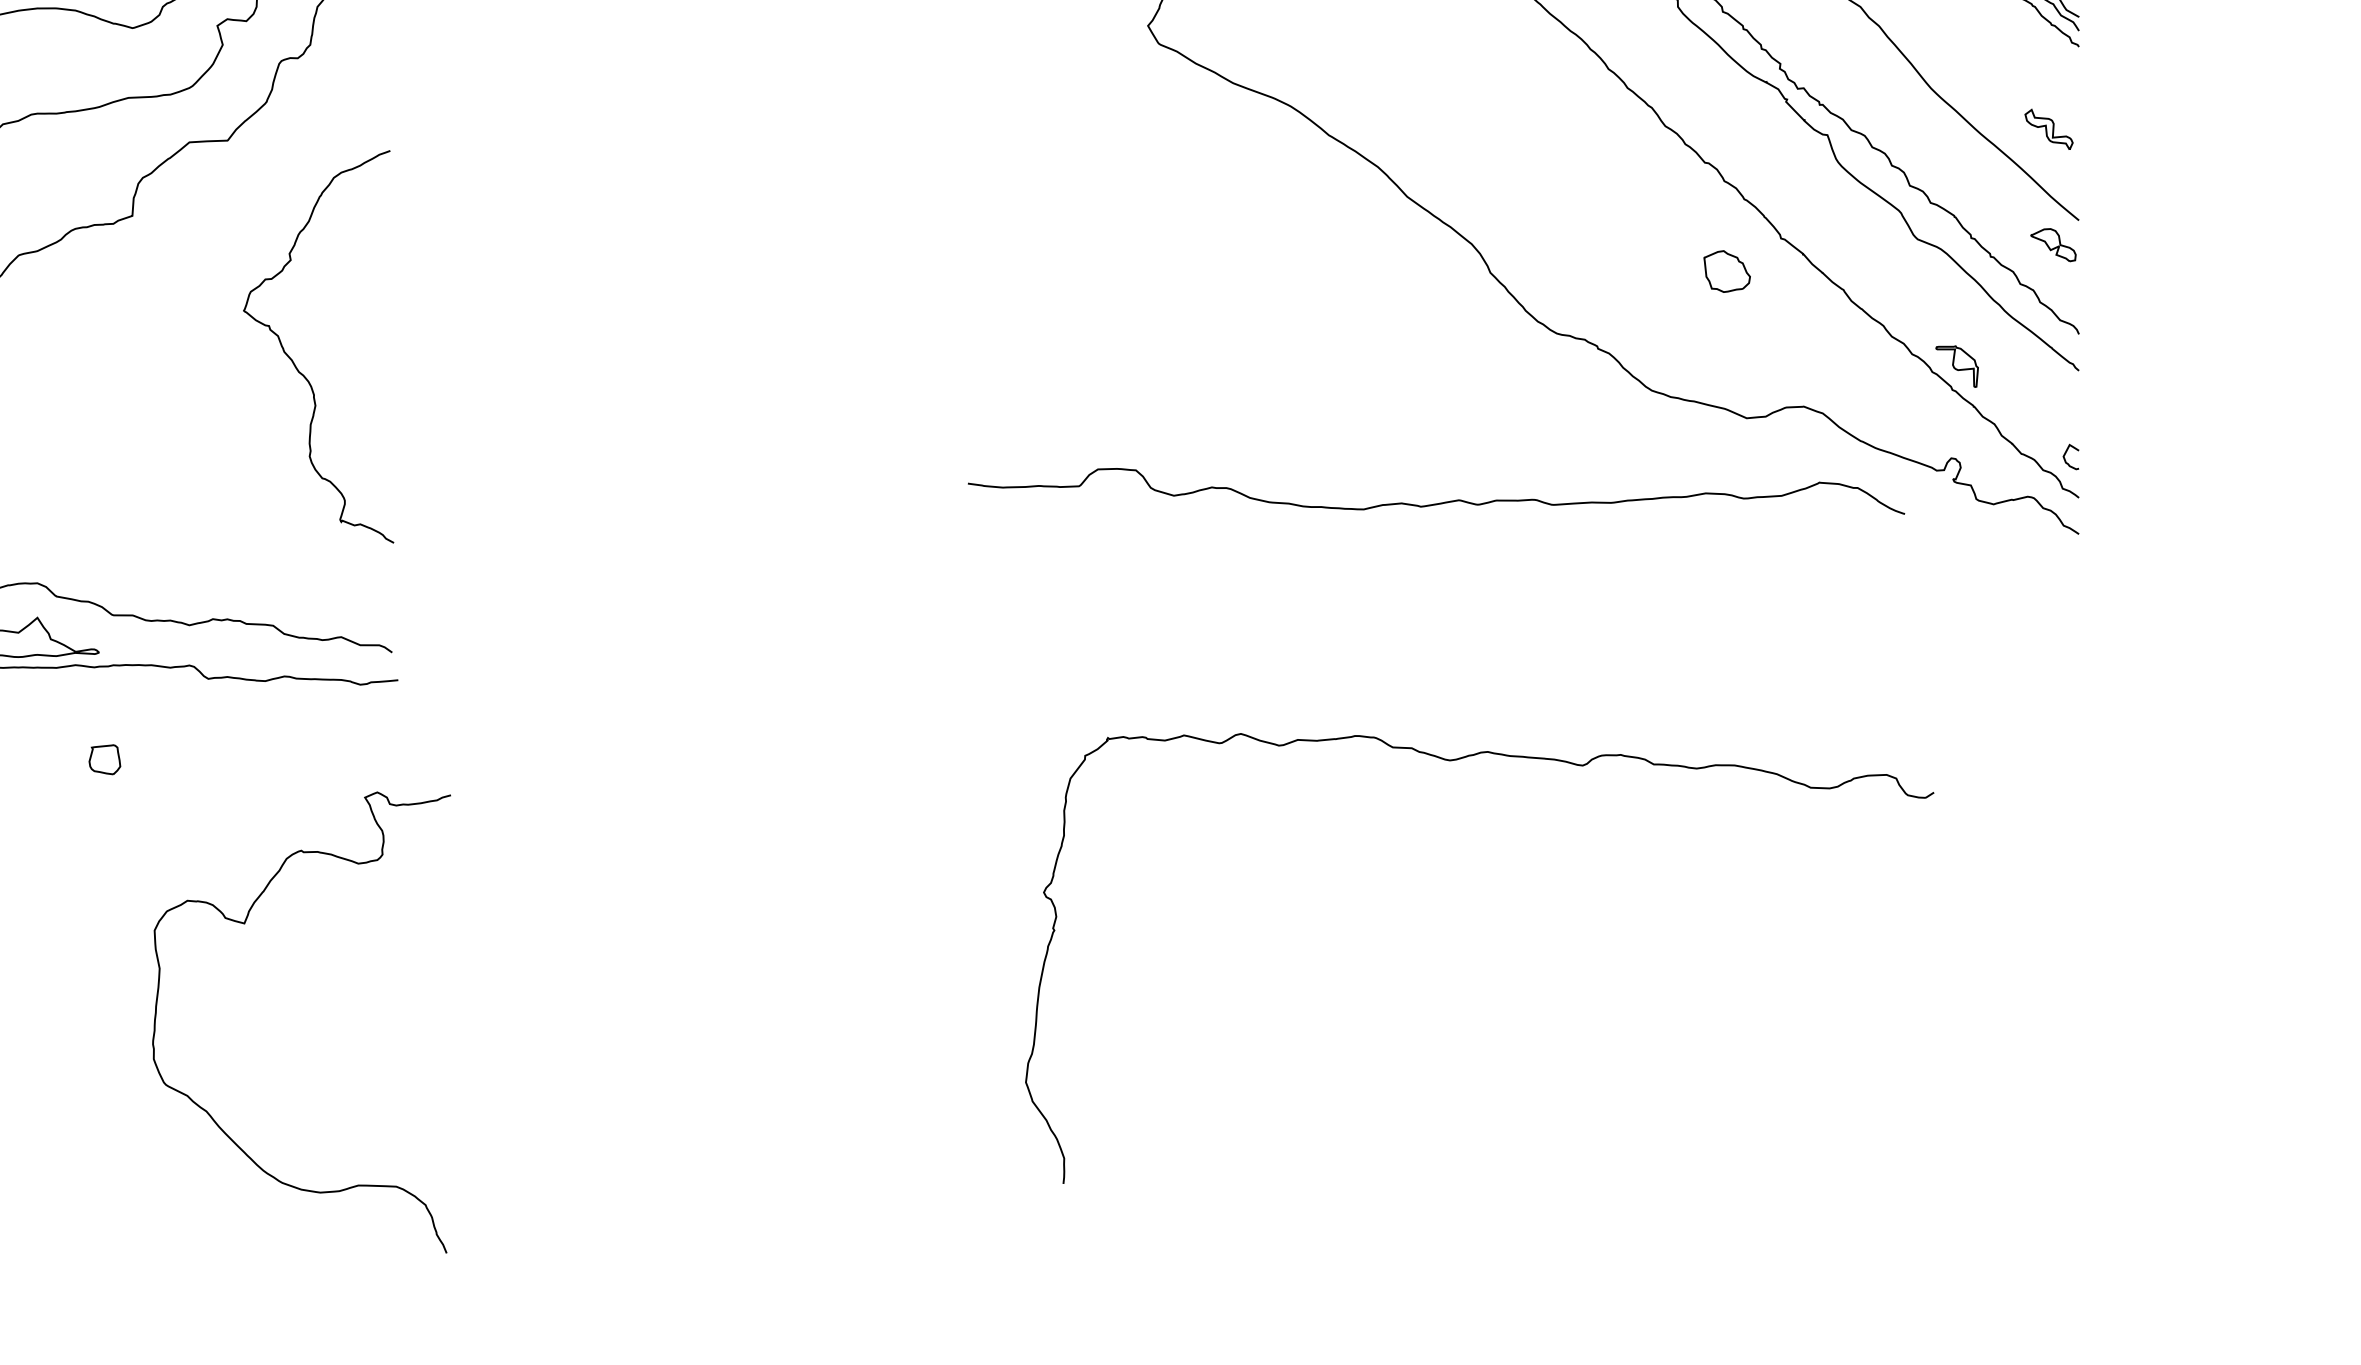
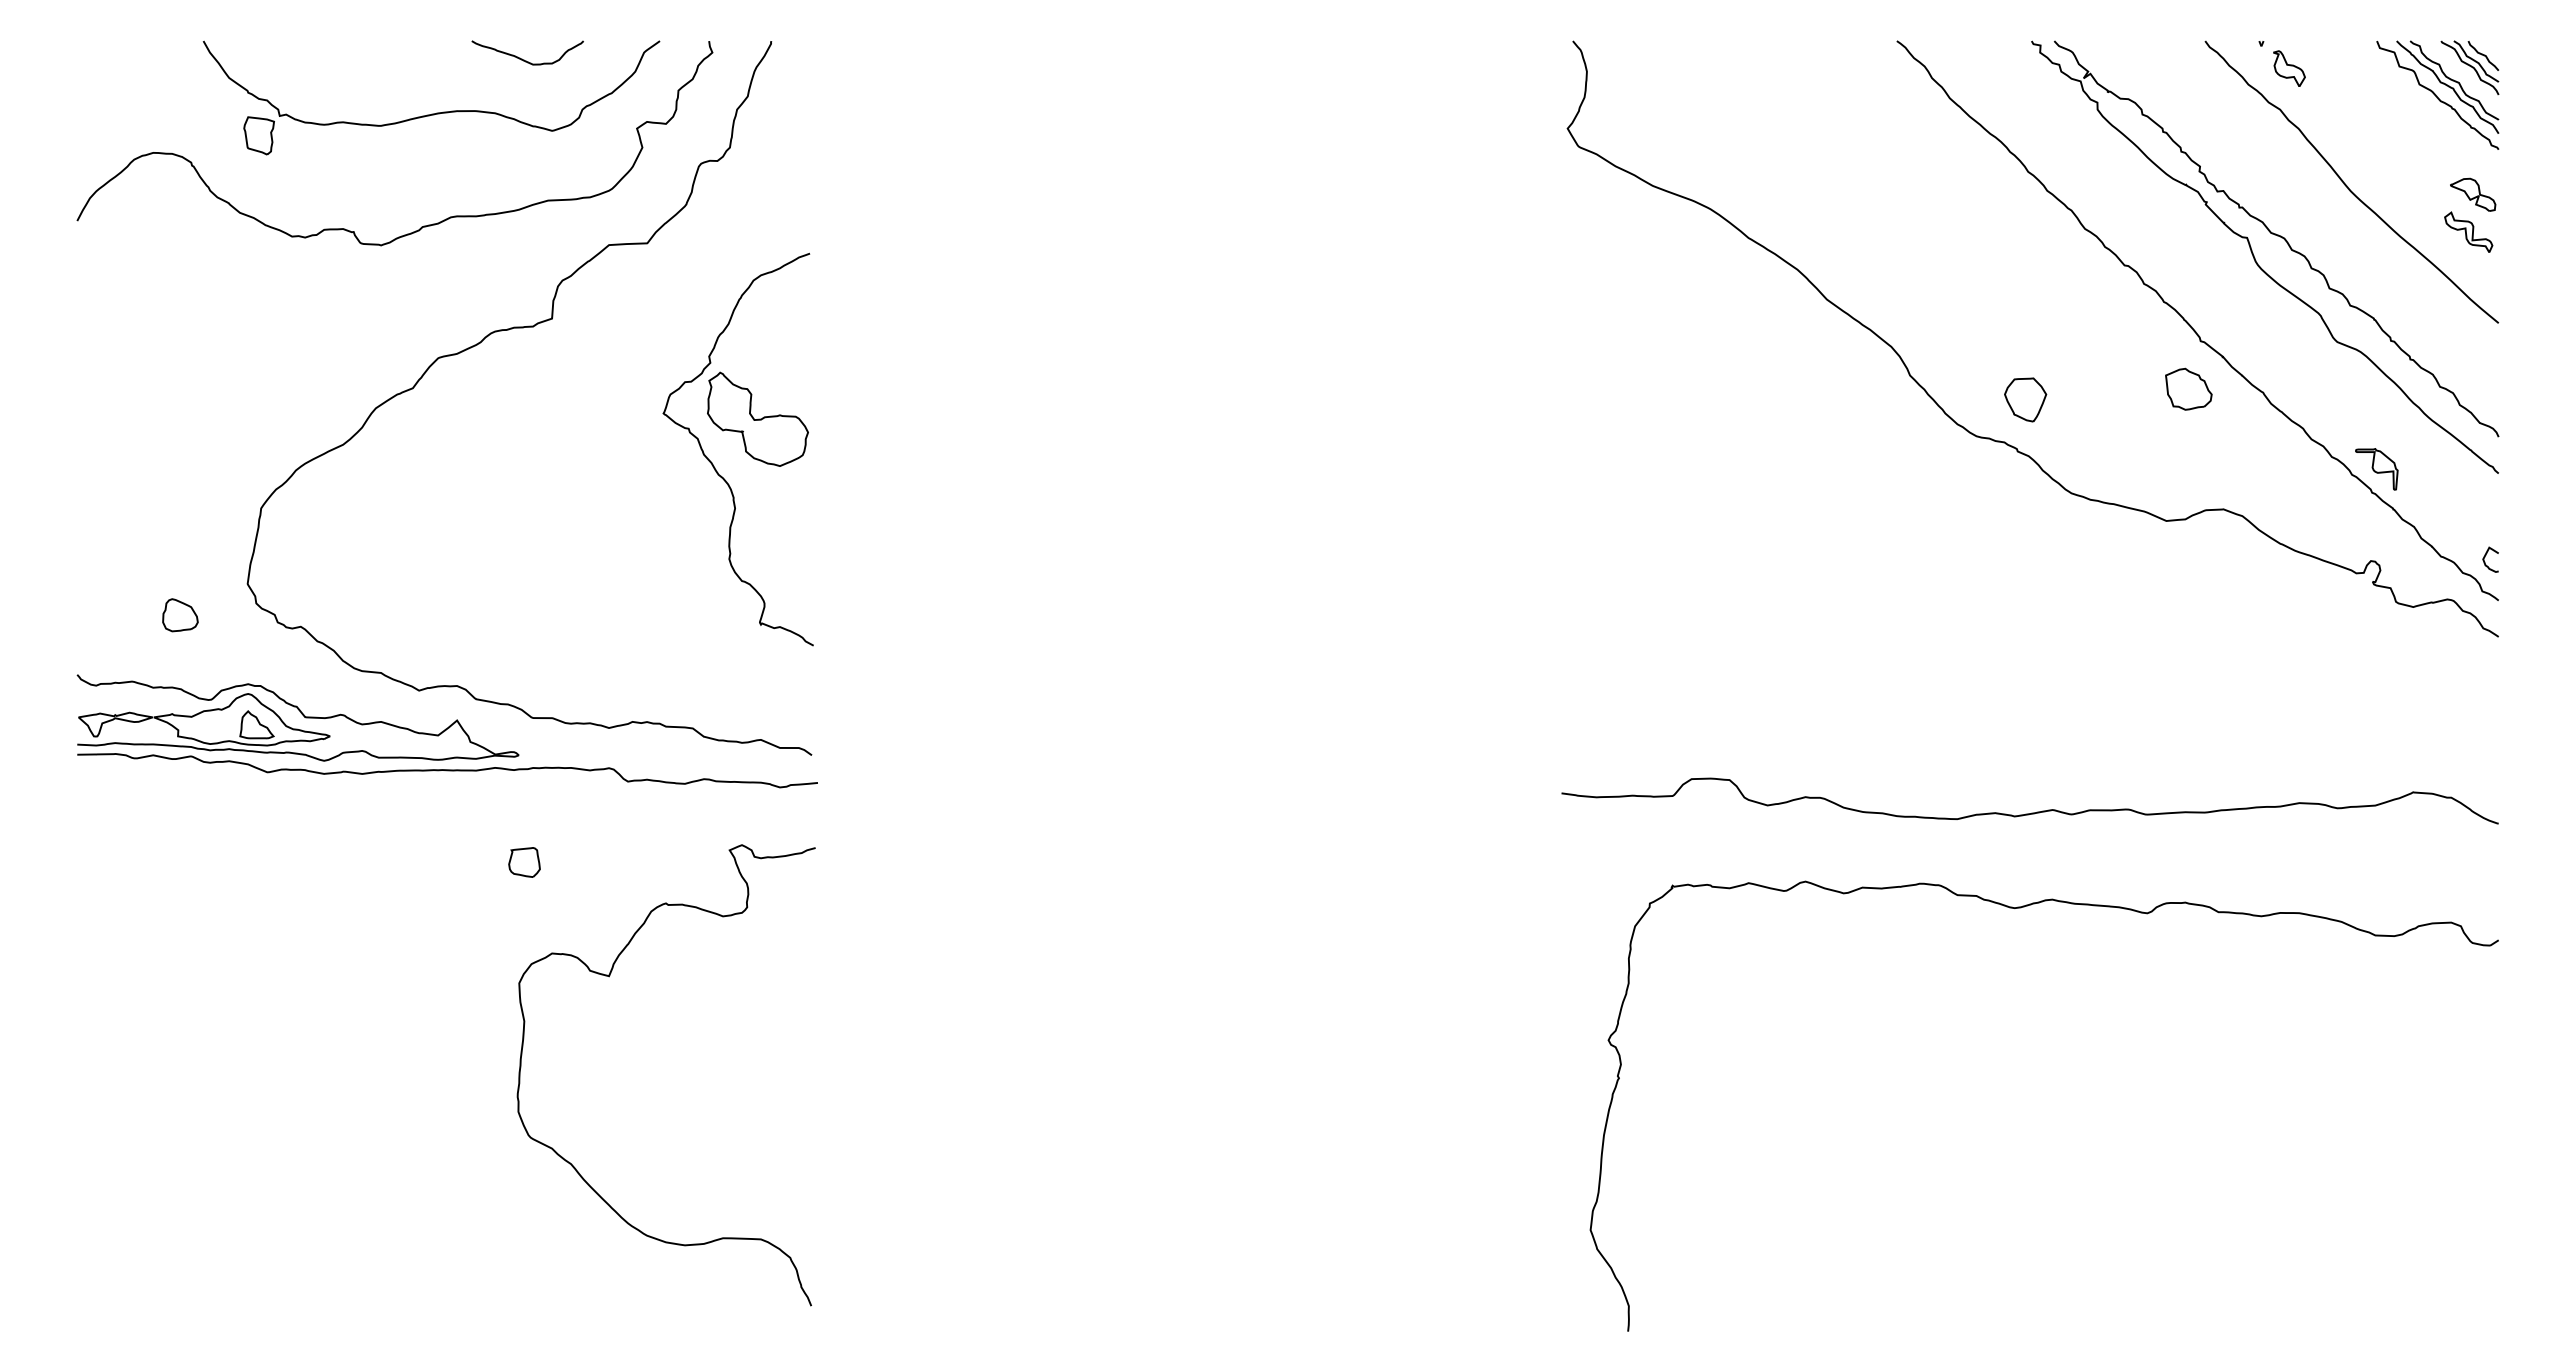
part: (2053, 244) -> (2473, 194), moved
part: (1726, 270) -> (2188, 388), moved
part: (1605, 296) -> (2025, 399), added
part: (337, 315) -> (757, 418), added
curve: (1437, 502) -> (2031, 812), moved
curve: (1456, 760) -> (2021, 908), moved
curve: (244, 924) -> (609, 977), moved

